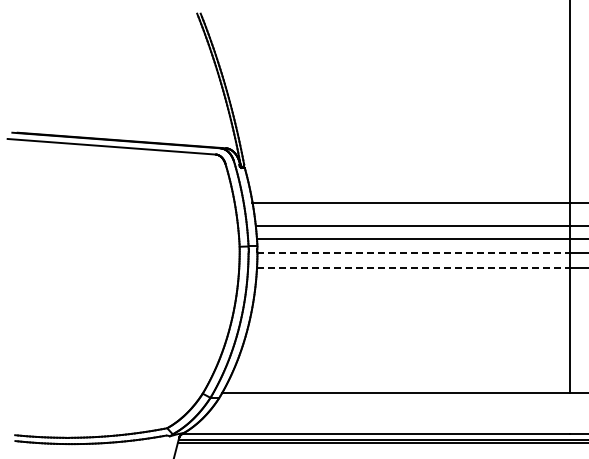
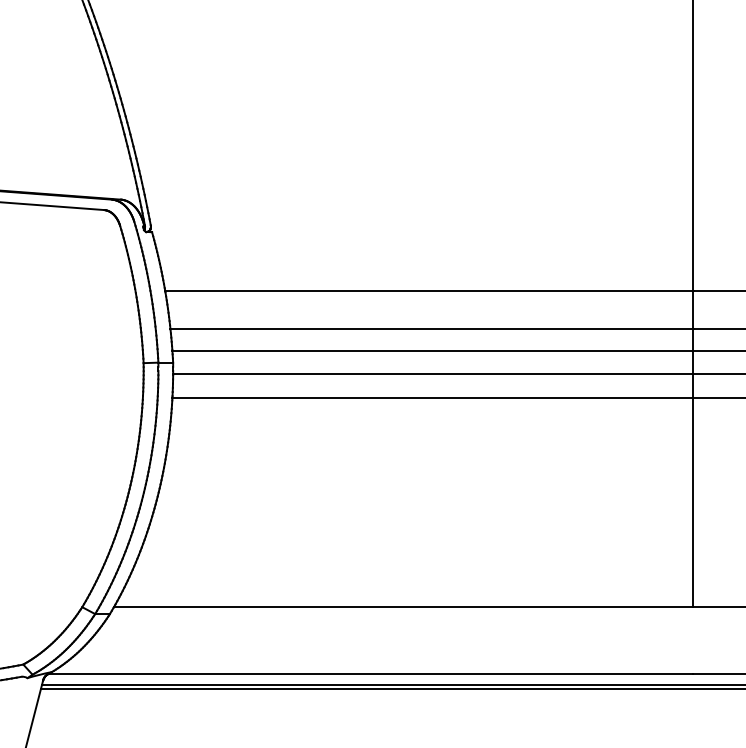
line: (414, 253) -> (433, 374), dashed -> solid
line: (413, 267) -> (432, 397), dashed -> solid

